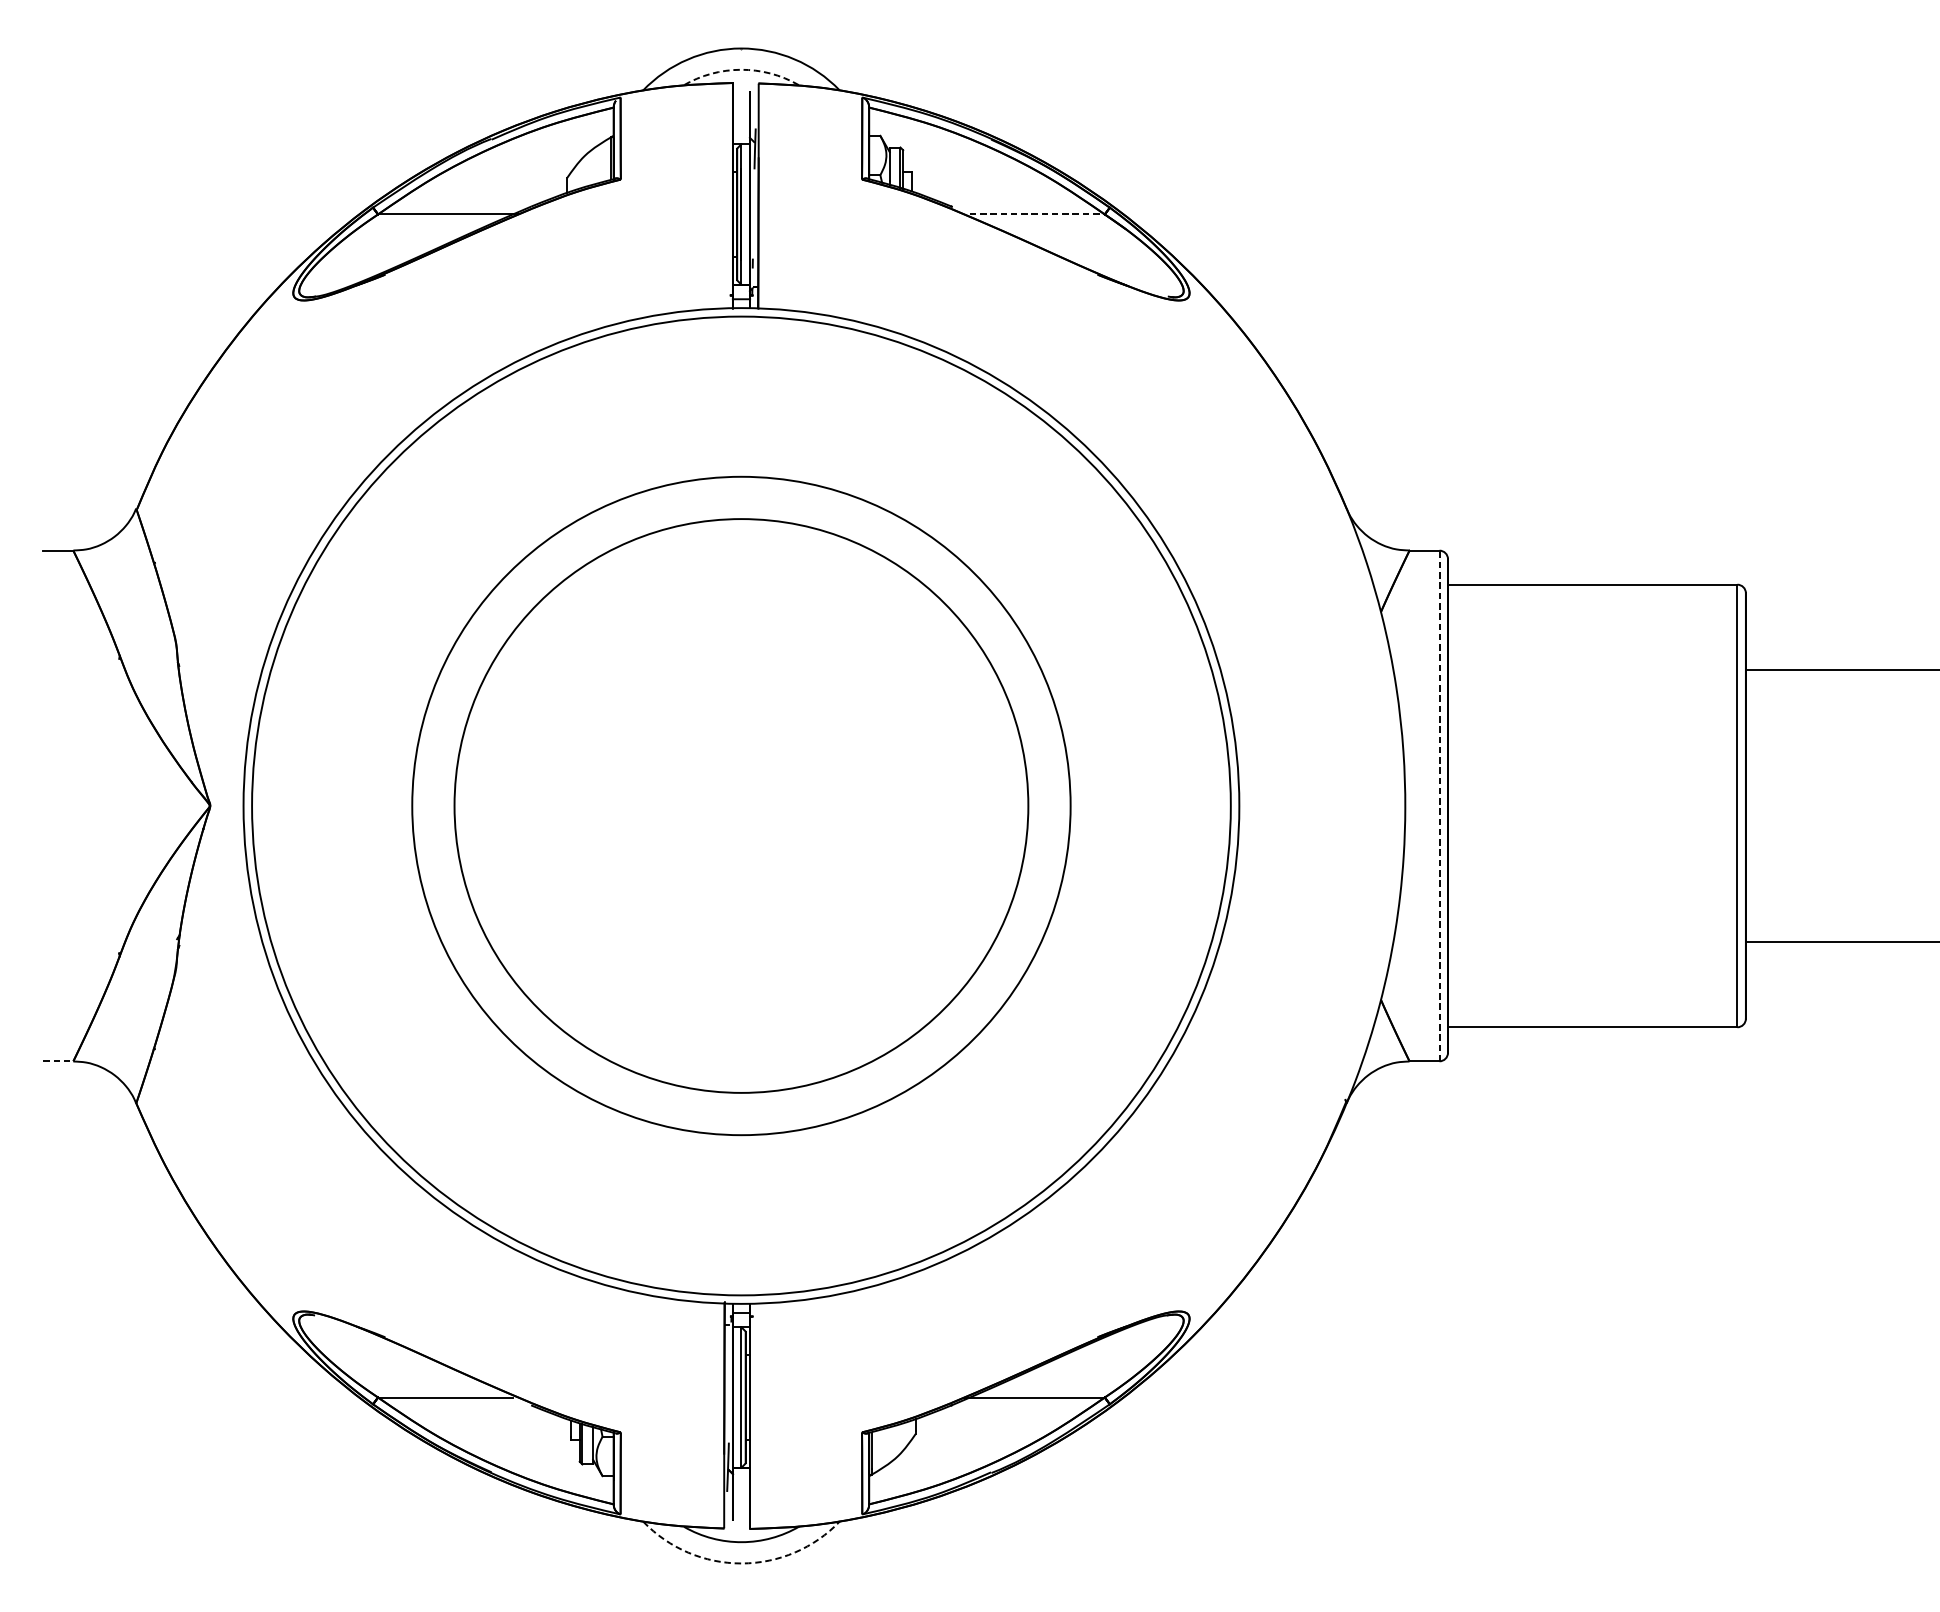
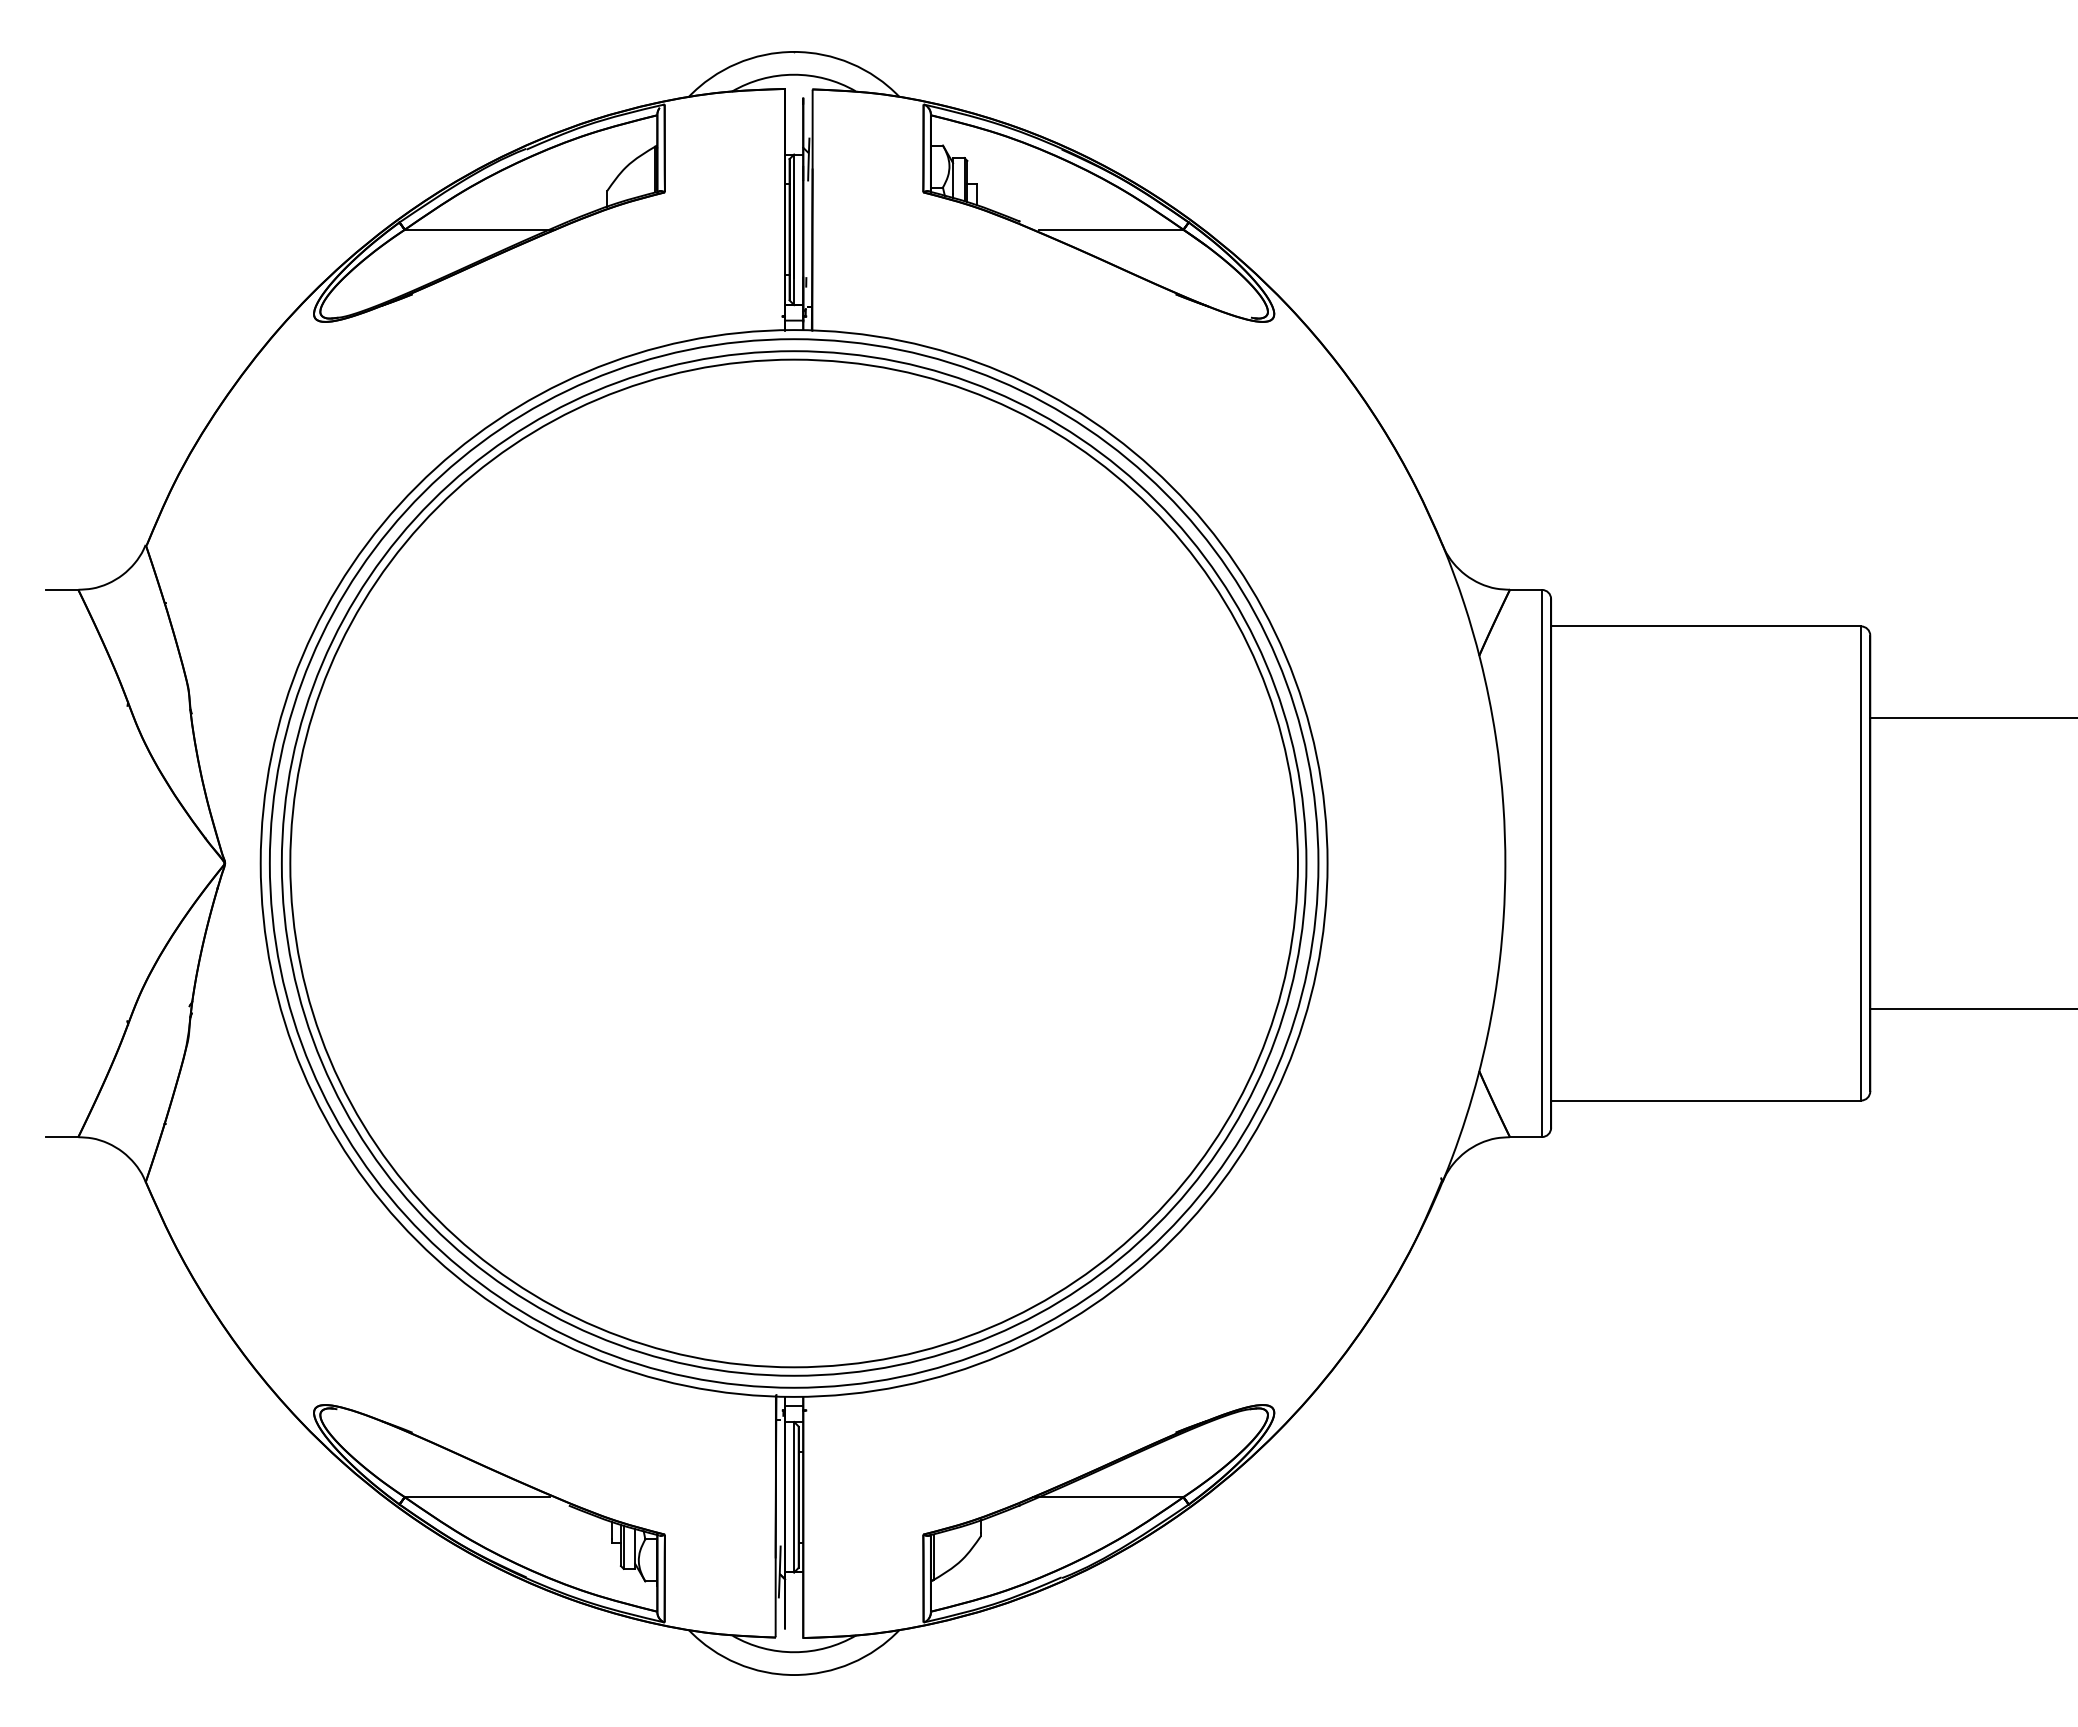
arc: (740, 69) -> (793, 74), dashed -> solid
line: (1037, 214) -> (1111, 229), dashed -> solid
circle: (740, 806) -> (793, 863), size x1.43
circle: (740, 806) -> (793, 863), size x1.67
line: (1439, 806) -> (1542, 863), dashed -> solid
line: (58, 1061) -> (62, 1137), dashed -> solid
arc: (741, 1563) -> (794, 1675), dashed -> solid

